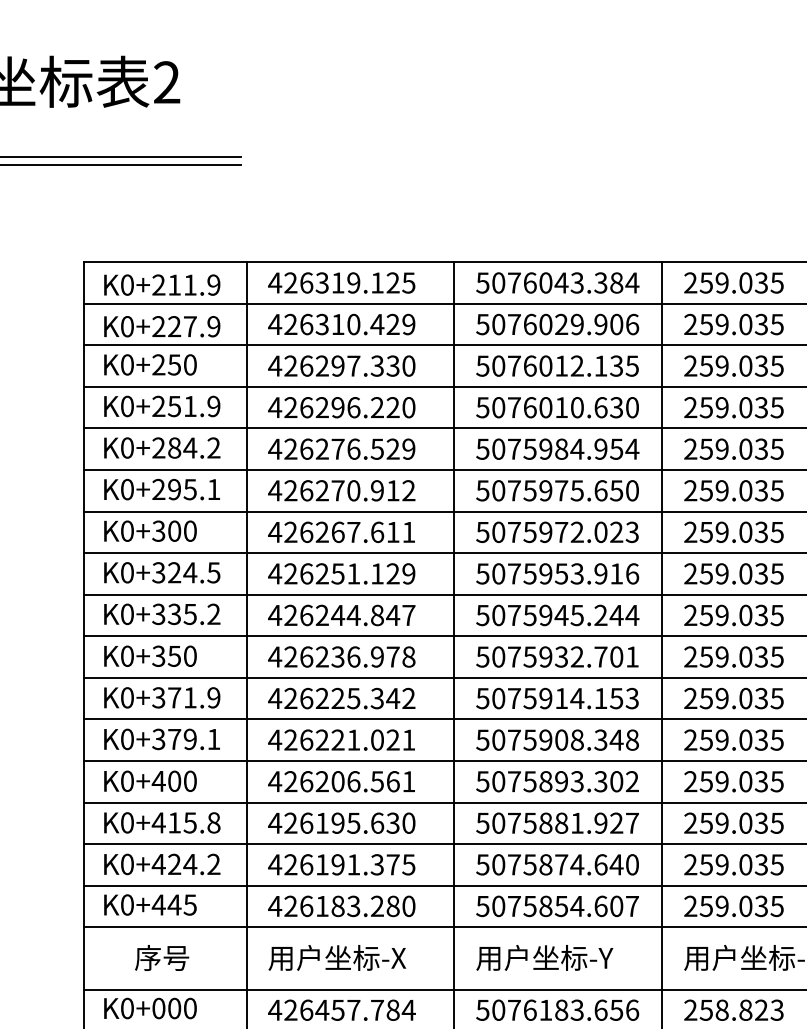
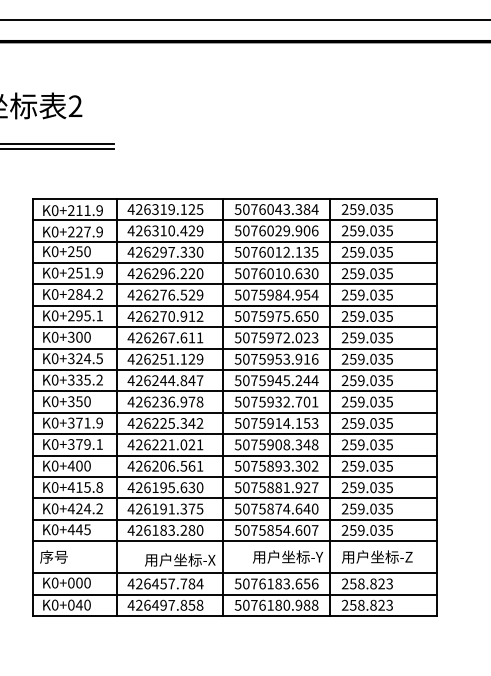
text: (161, 956) -> (53, 556), moved
text: (337, 956) -> (180, 559), moved
text: (543, 956) -> (287, 556), moved

